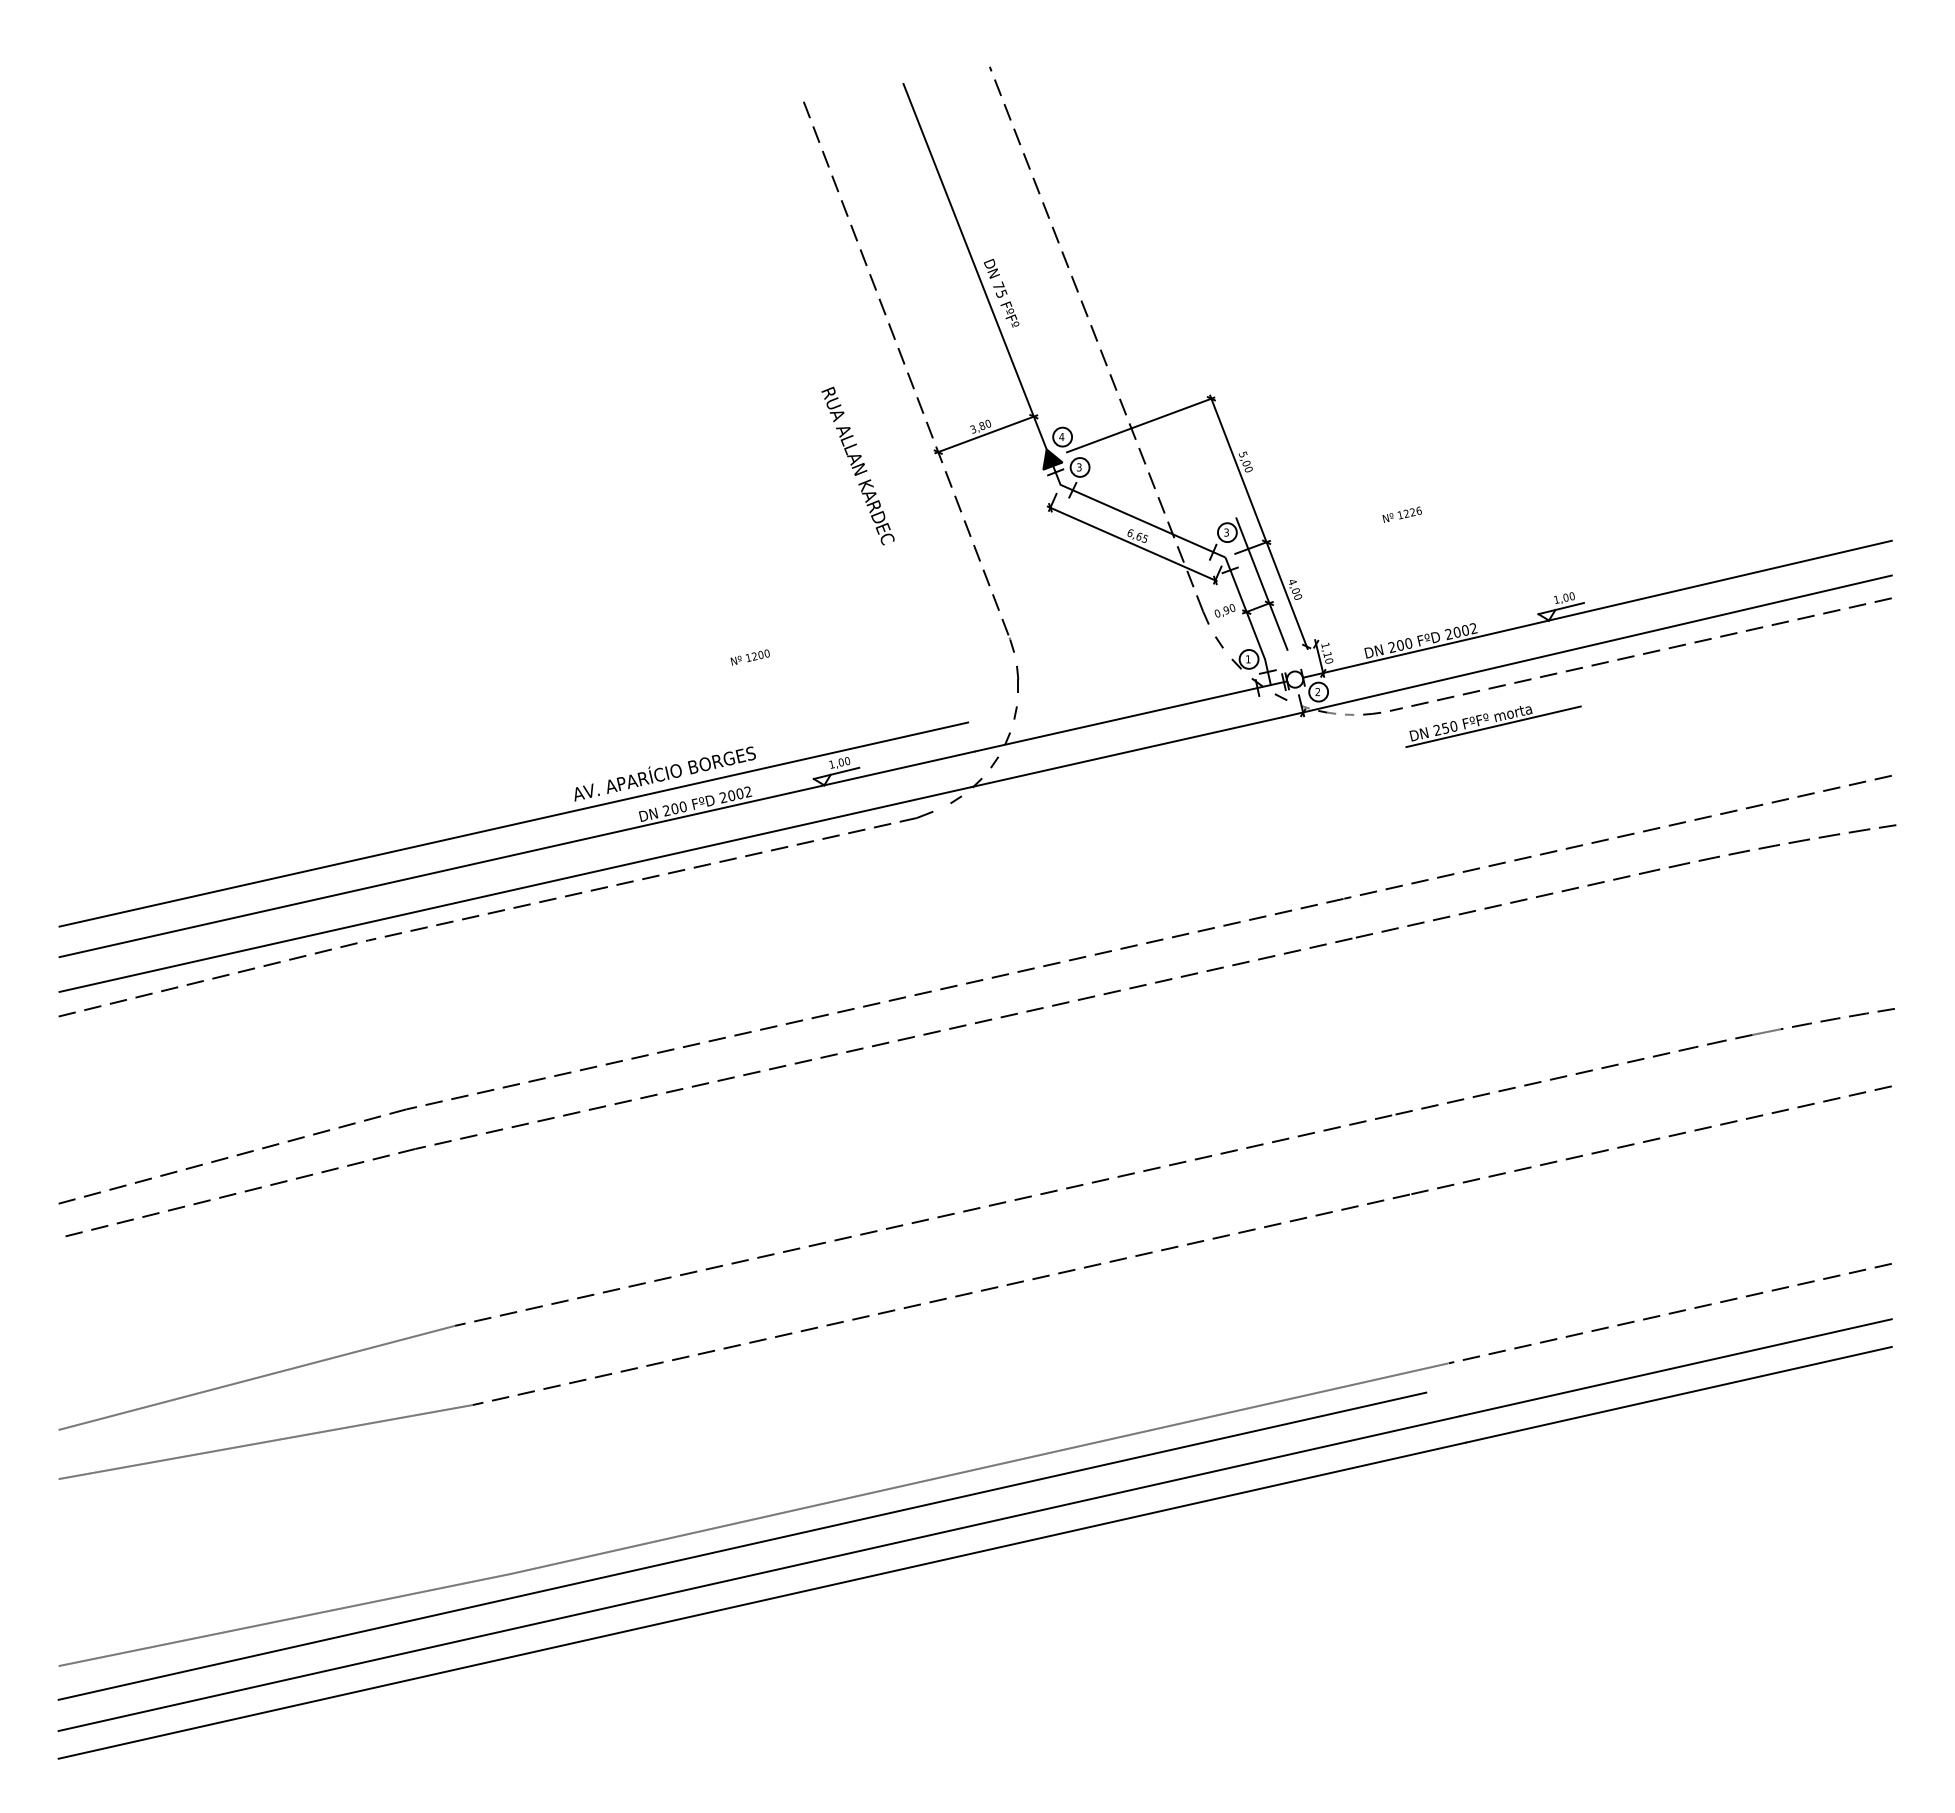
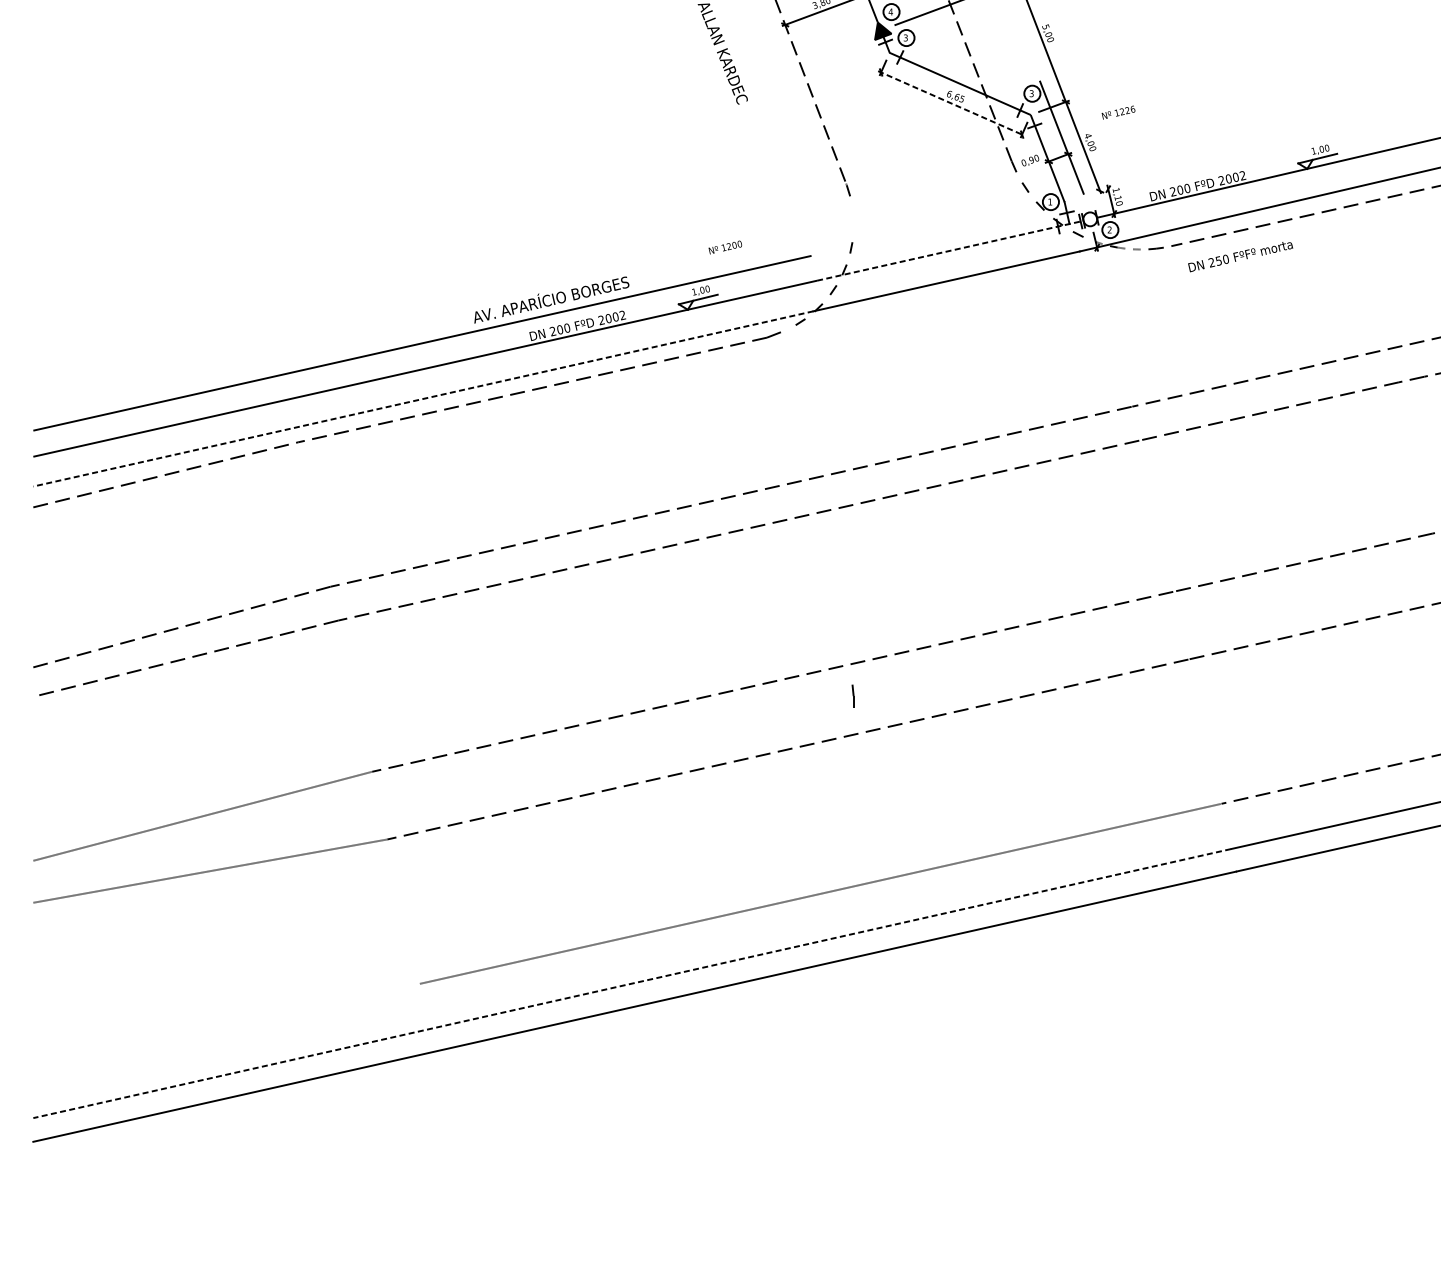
text: (1401, 514) -> (1117, 112), moved
line: (1132, 544) -> (951, 103), solid -> dashed
text: (749, 657) -> (724, 247), moved
part: (1017, 678) -> (852, 695), moved
line: (1131, 716) -> (950, 250), solid -> dashed
line: (1493, 726) -> (1259, 259), removed
line: (515, 889) -> (423, 398), solid -> dashed
line: (742, 1545) -> (617, 959), removed
line: (758, 1573) -> (631, 983), solid -> dashed
line: (284, 1619) -> (226, 1022), removed

